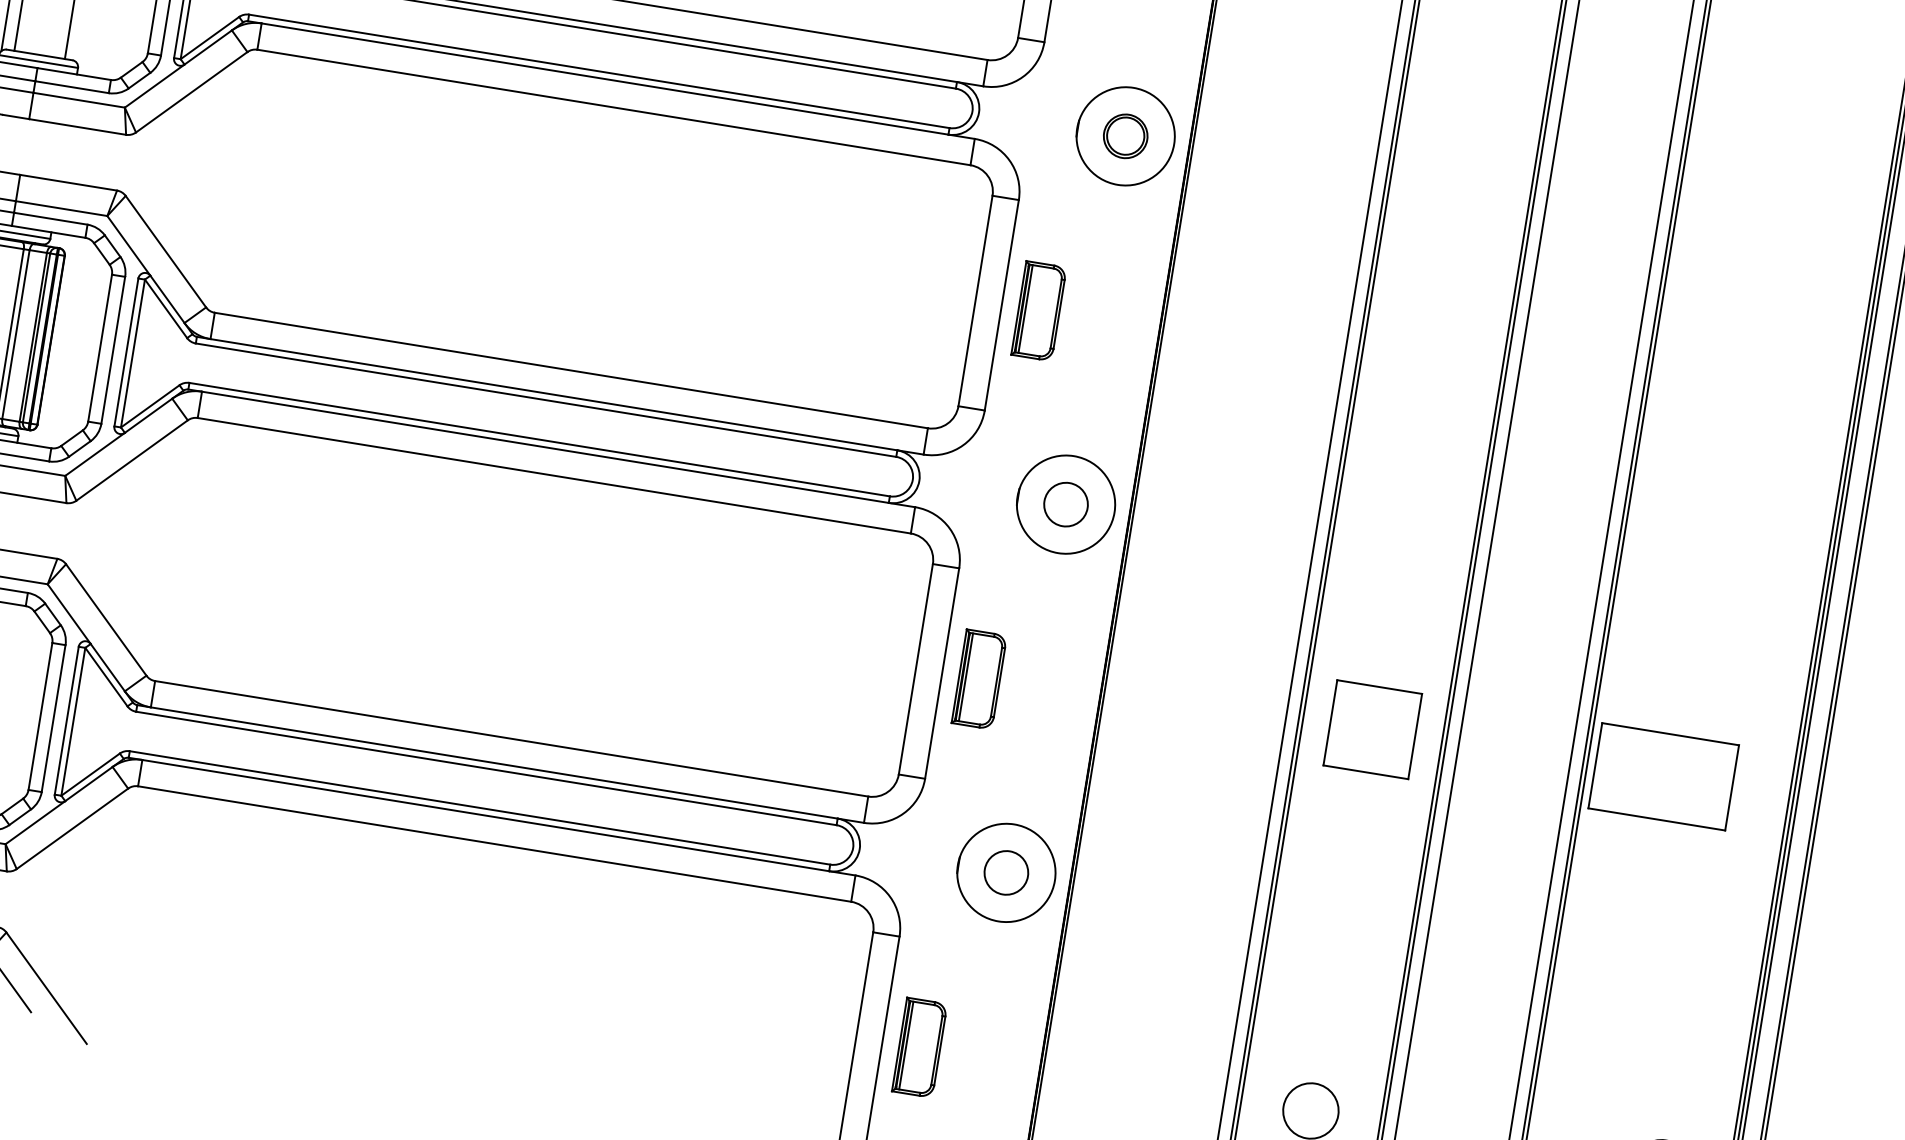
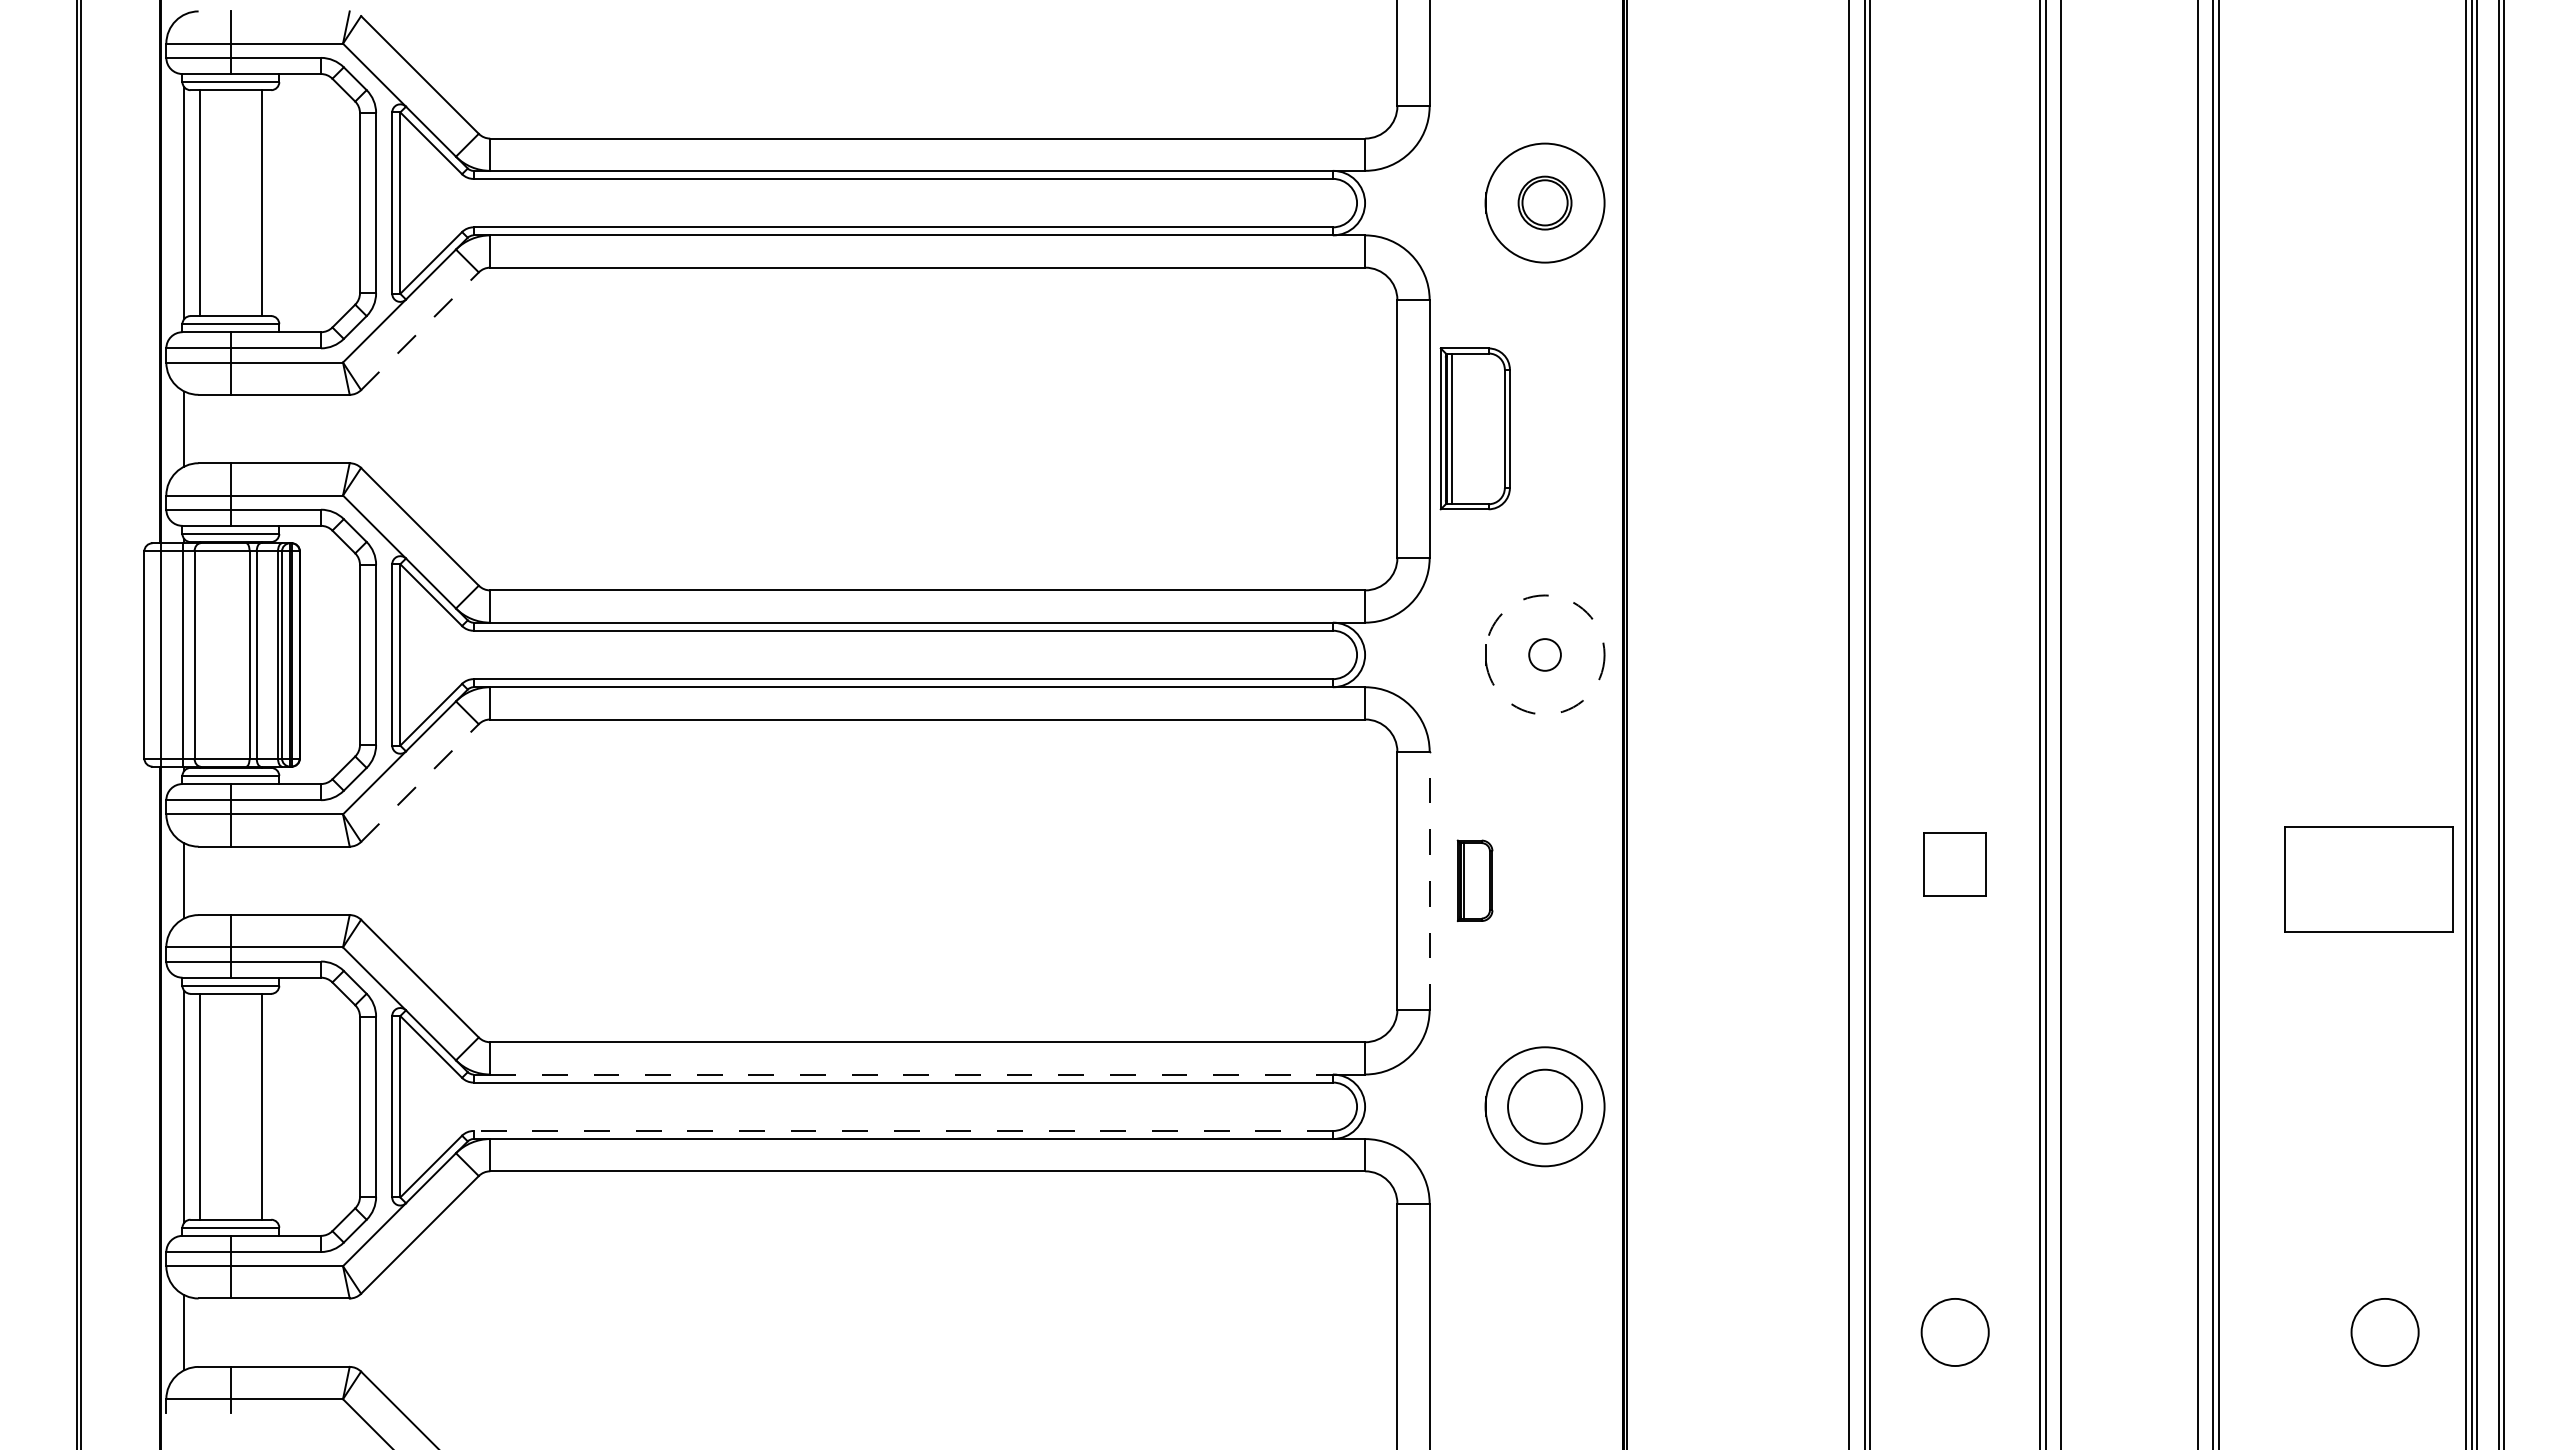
line: (192, 91) -> (420, 330), solid -> dashed
part: (1038, 310) -> (1474, 428), size x1.4
line: (132, 460) -> (420, 782), solid -> dashed
circle: (1065, 504) -> (1544, 654), size x0.6
circle: (1065, 504) -> (1544, 654), solid -> dashed
line: (942, 673) -> (1429, 880), solid -> dashed
part: (978, 679) -> (1474, 880), size x0.7
part: (1372, 729) -> (1954, 864), size x0.6
line: (495, 763) -> (912, 1074), solid -> dashed
part: (1663, 776) -> (2368, 879), moved
line: (480, 808) -> (903, 1131), solid -> dashed
circle: (1005, 872) -> (1544, 1106), size x1.4
part: (919, 1047) -> (1474, 1332), removed

